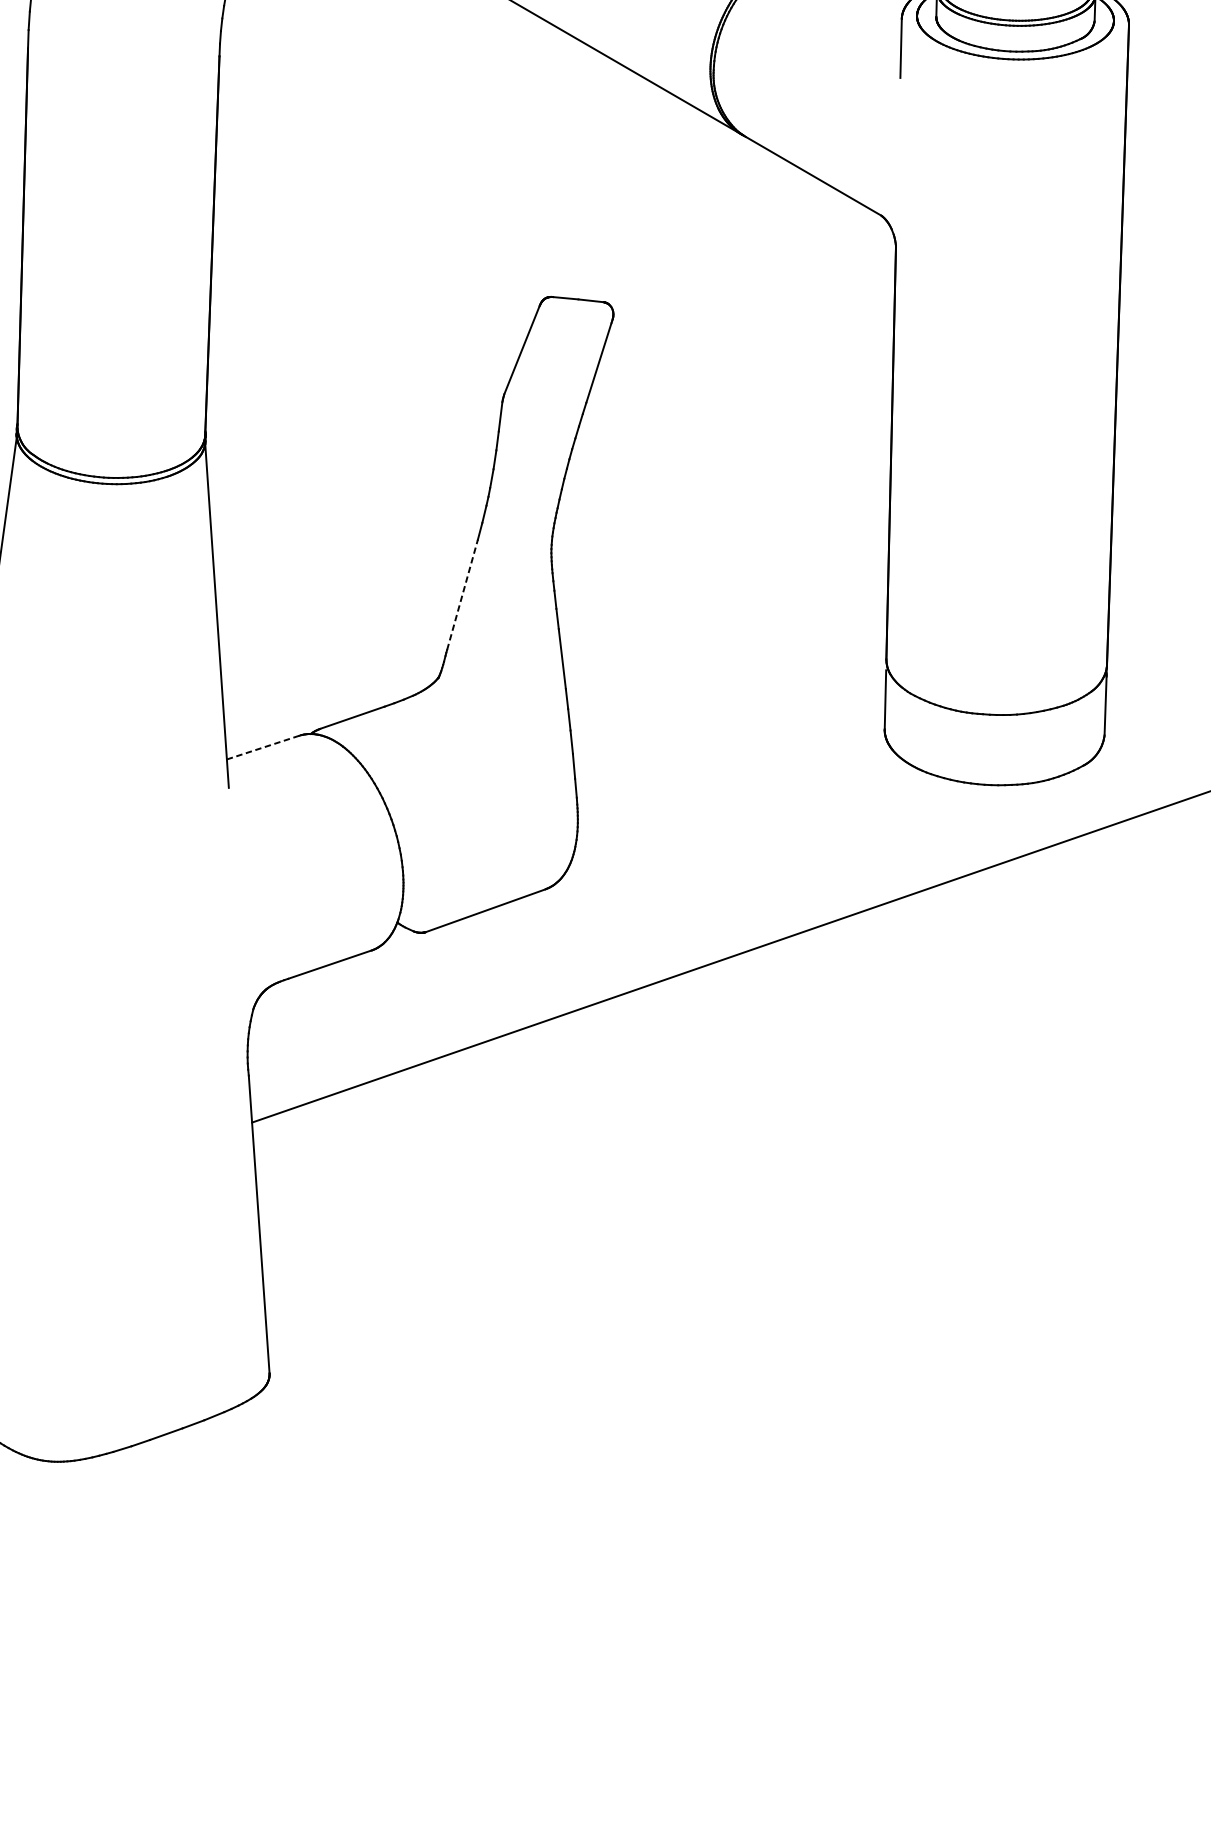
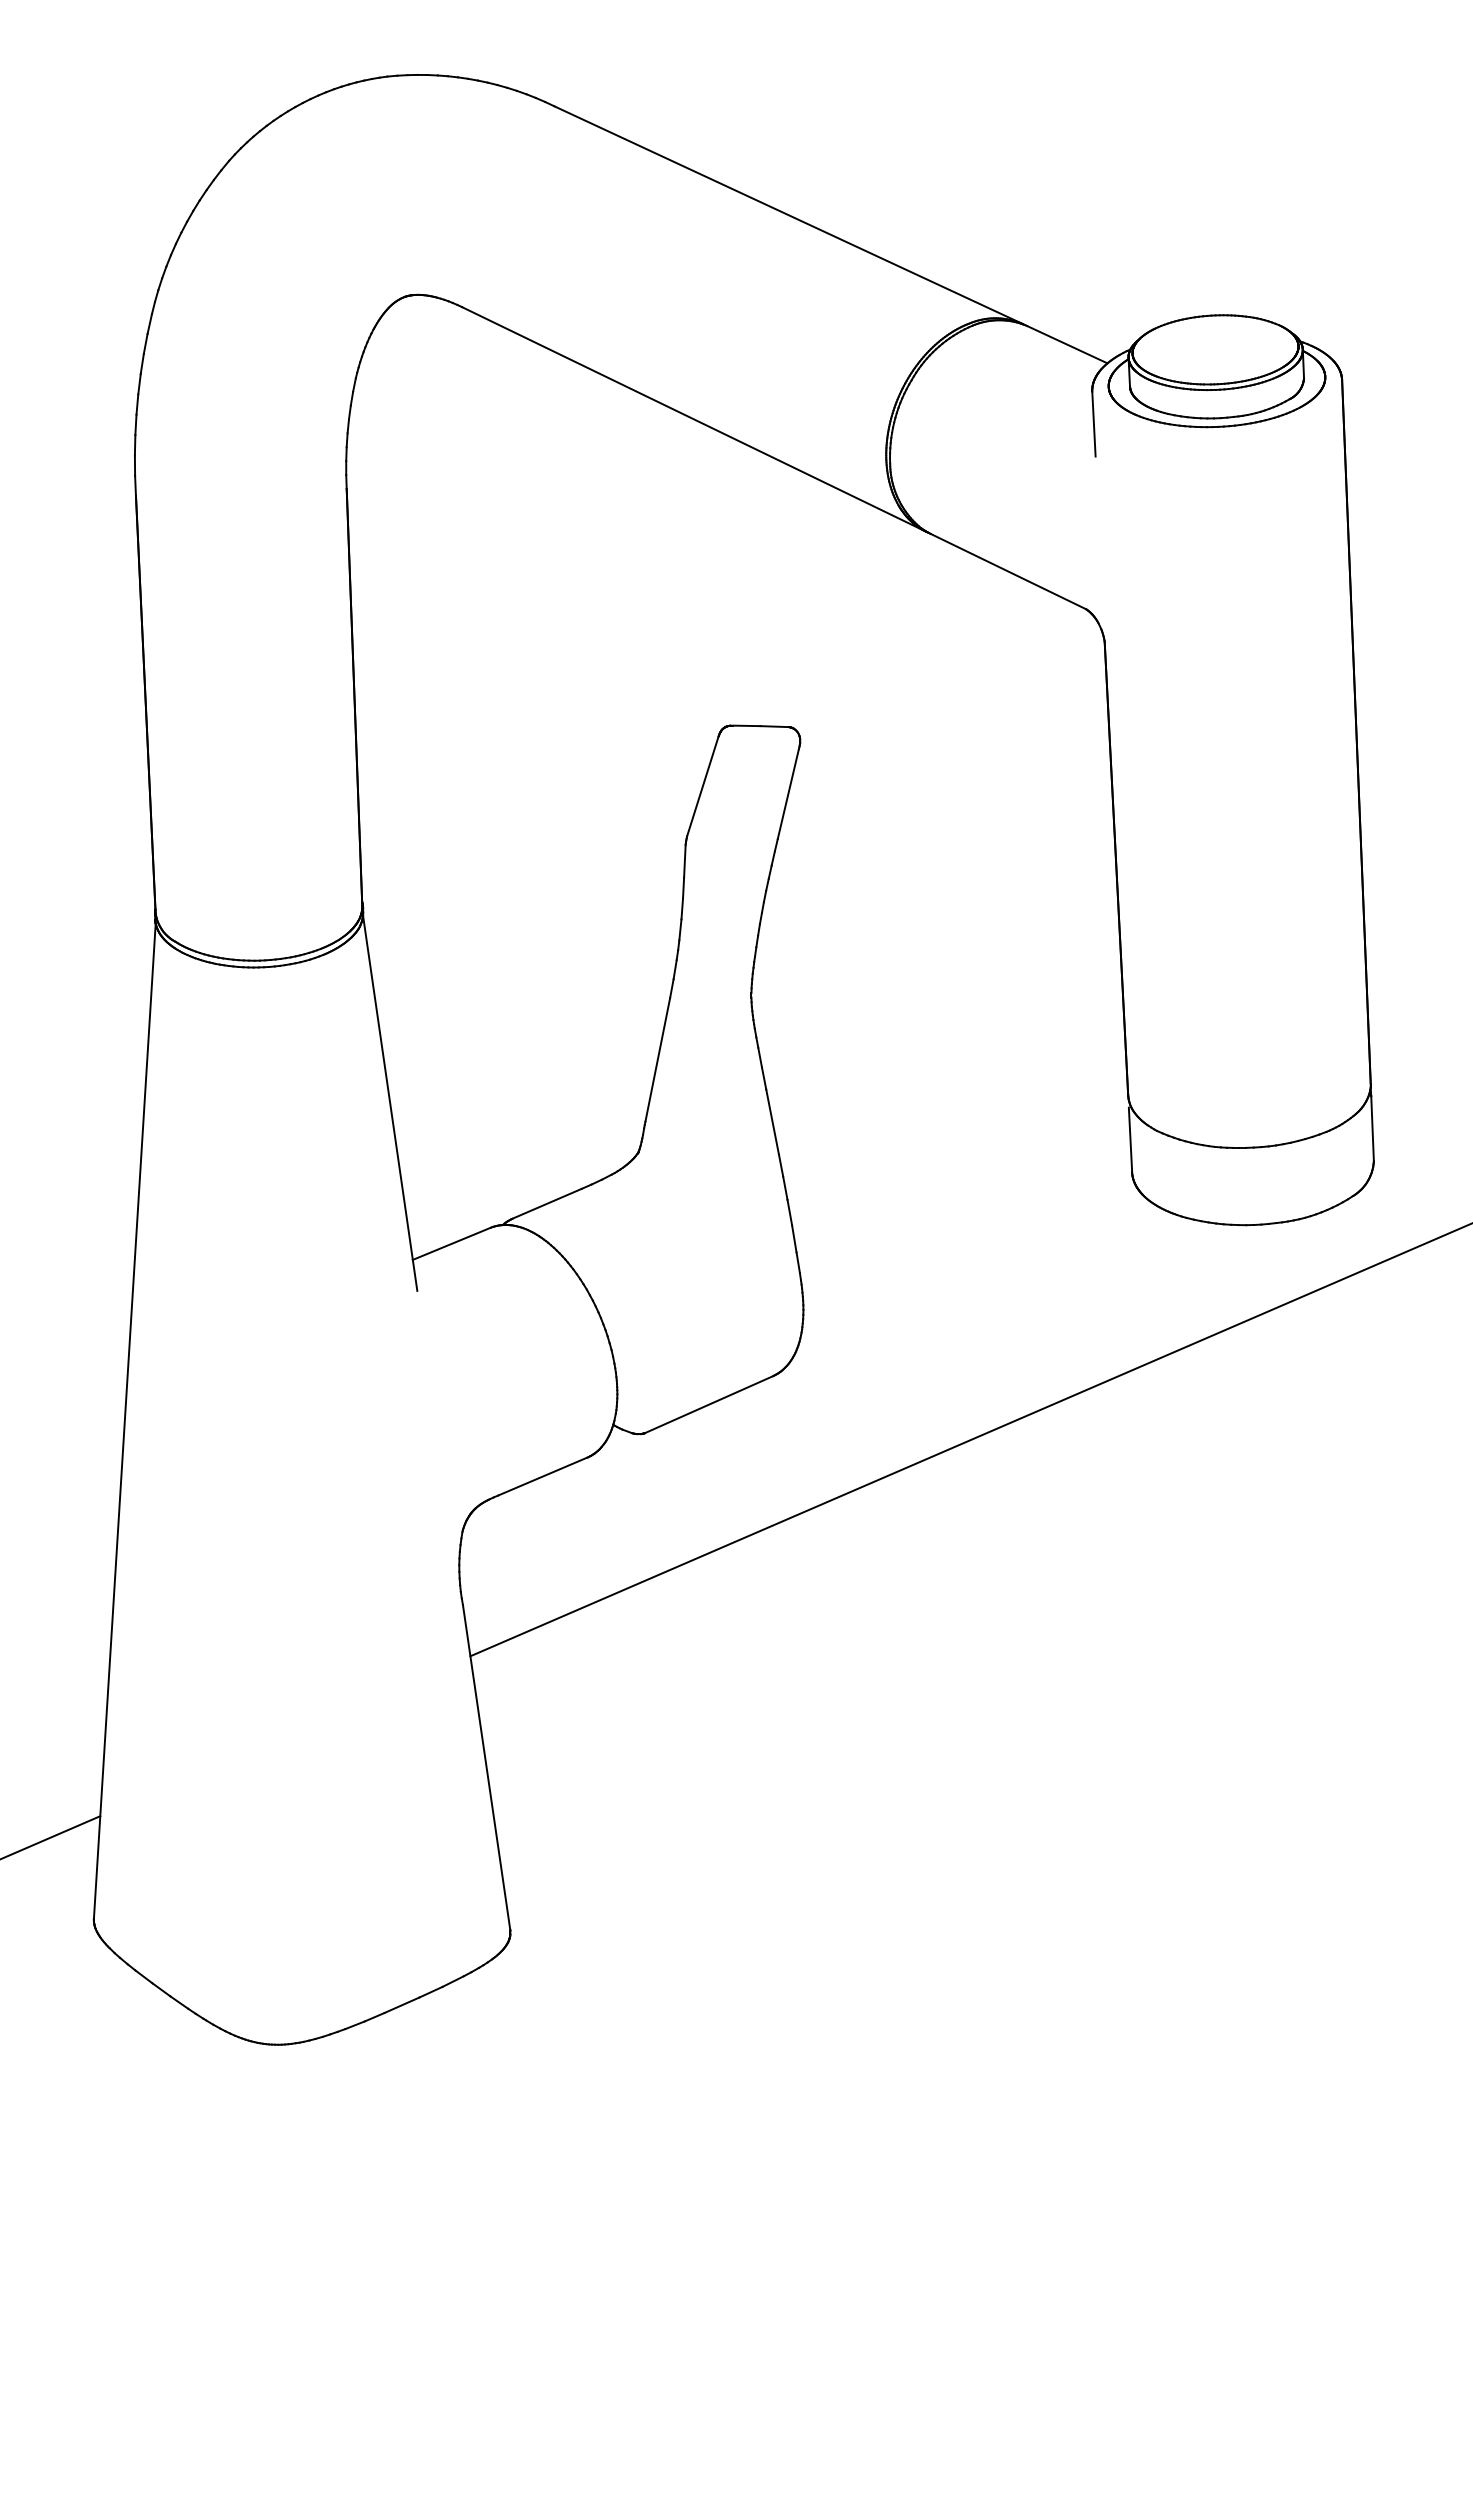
line: (462, 594) -> (657, 1059), dashed -> solid
line: (263, 747) -> (452, 1243), dashed -> solid

